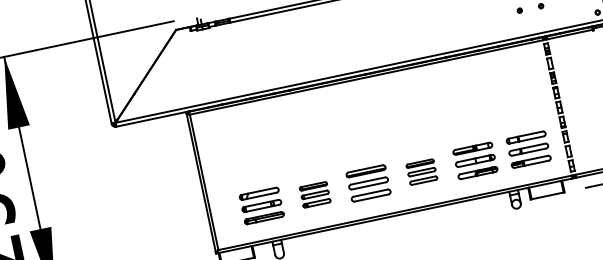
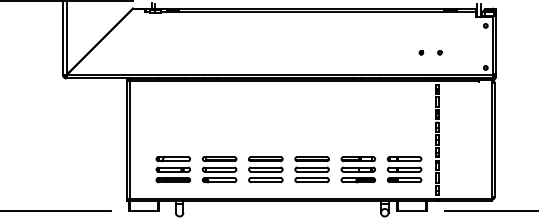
part: (421, 172) -> (311, 169), size x1.43
part: (315, 194) -> (219, 169), size x1.43

